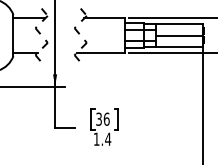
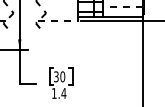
line: (179, 35) -> (123, 7), solid -> dashed
line: (100, 52) -> (57, 21), solid -> dashed
text: (106, 118) -> (62, 76), 36 -> 30

